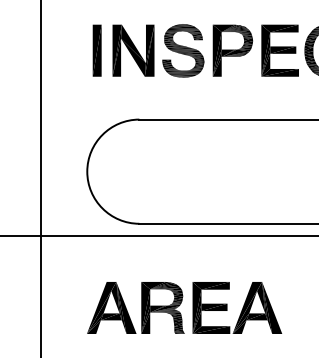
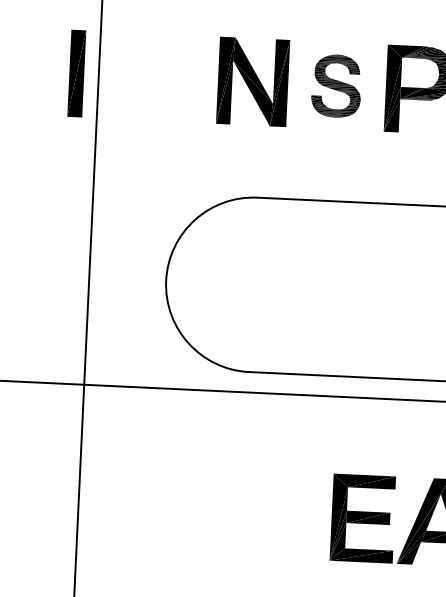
part: (96, 50) -> (75, 73), moved
part: (183, 50) -> (336, 85), size x0.7
part: (135, 307) -> (236, 511), removed

